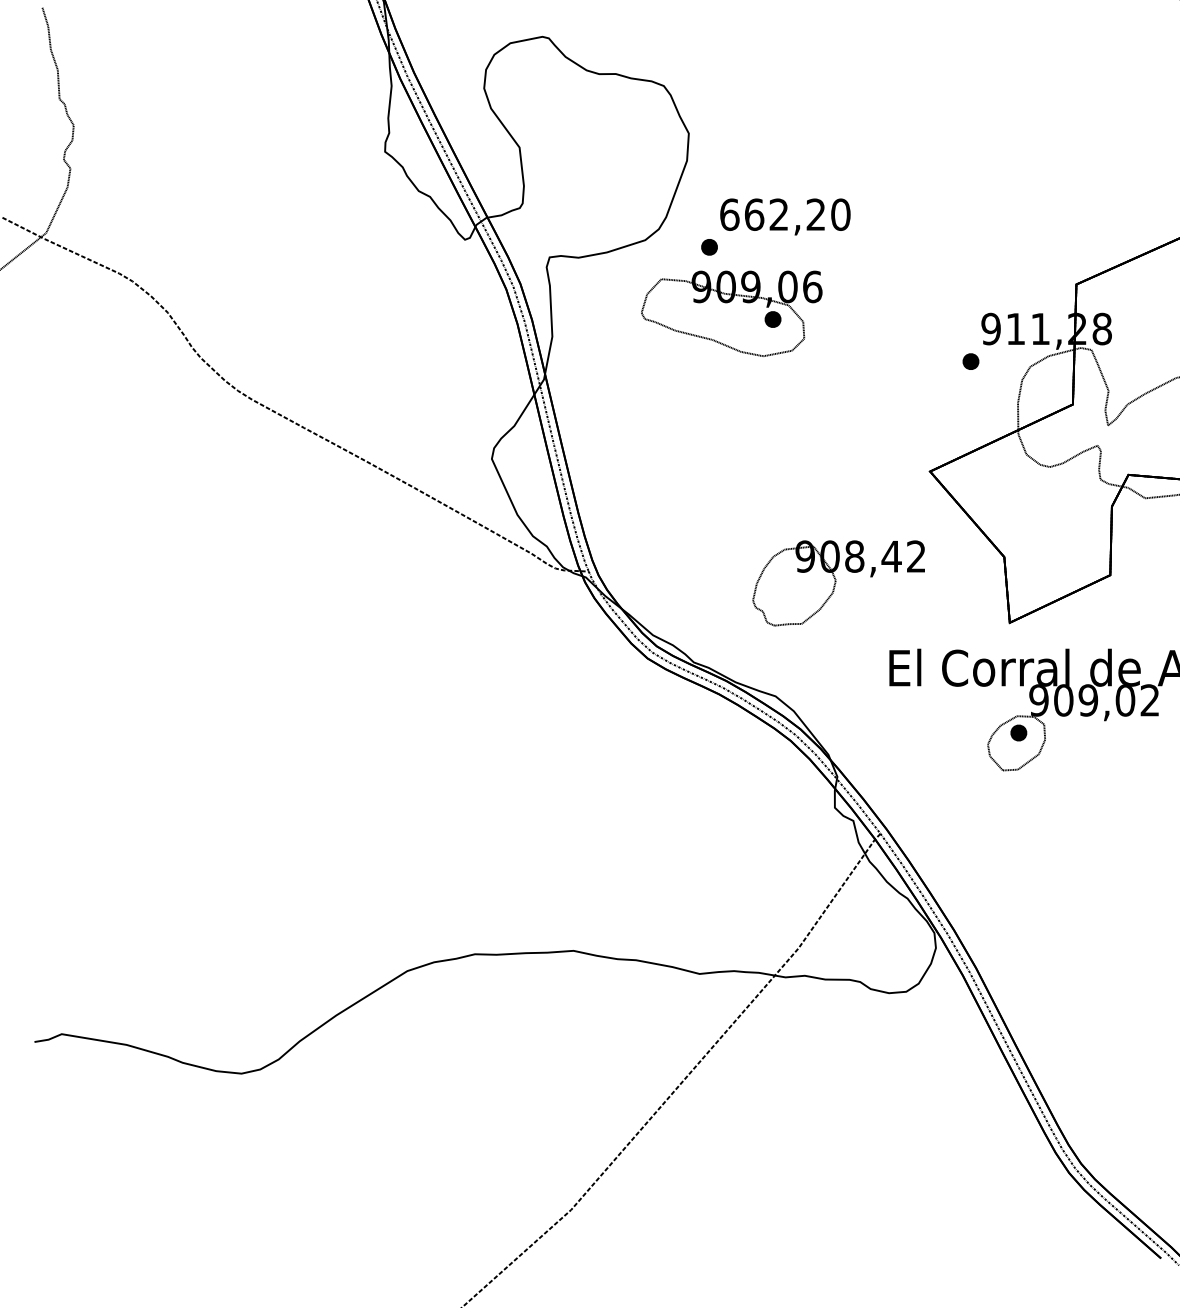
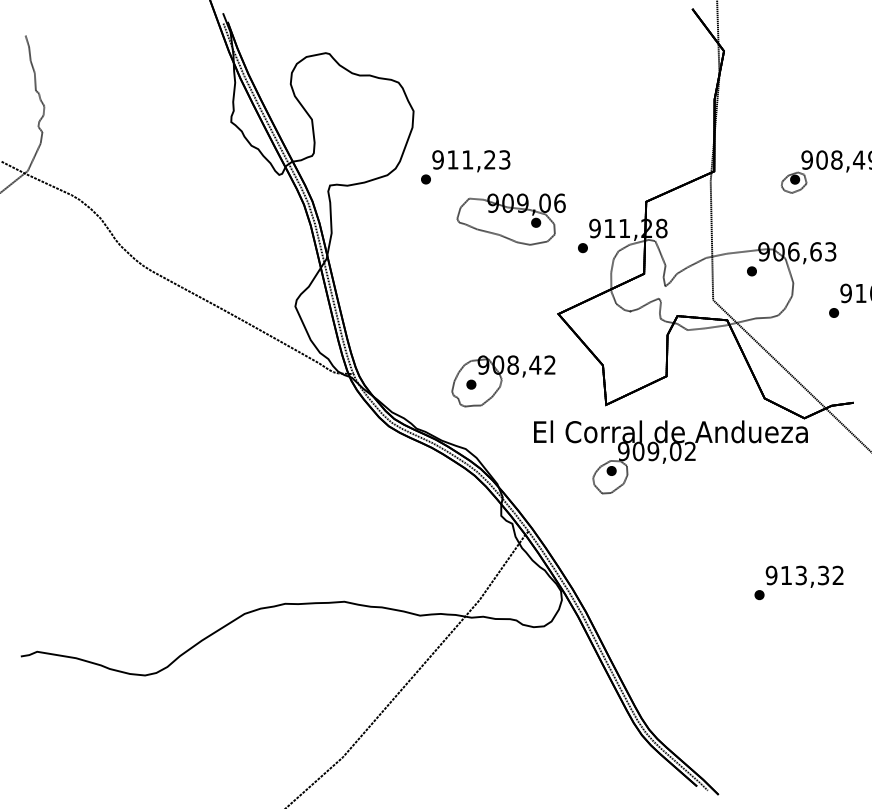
text: (785, 214) -> (471, 159), 662,20 -> 911,23
part: (730, 313) -> (510, 219), moved
part: (785, 588) -> (471, 384), added

